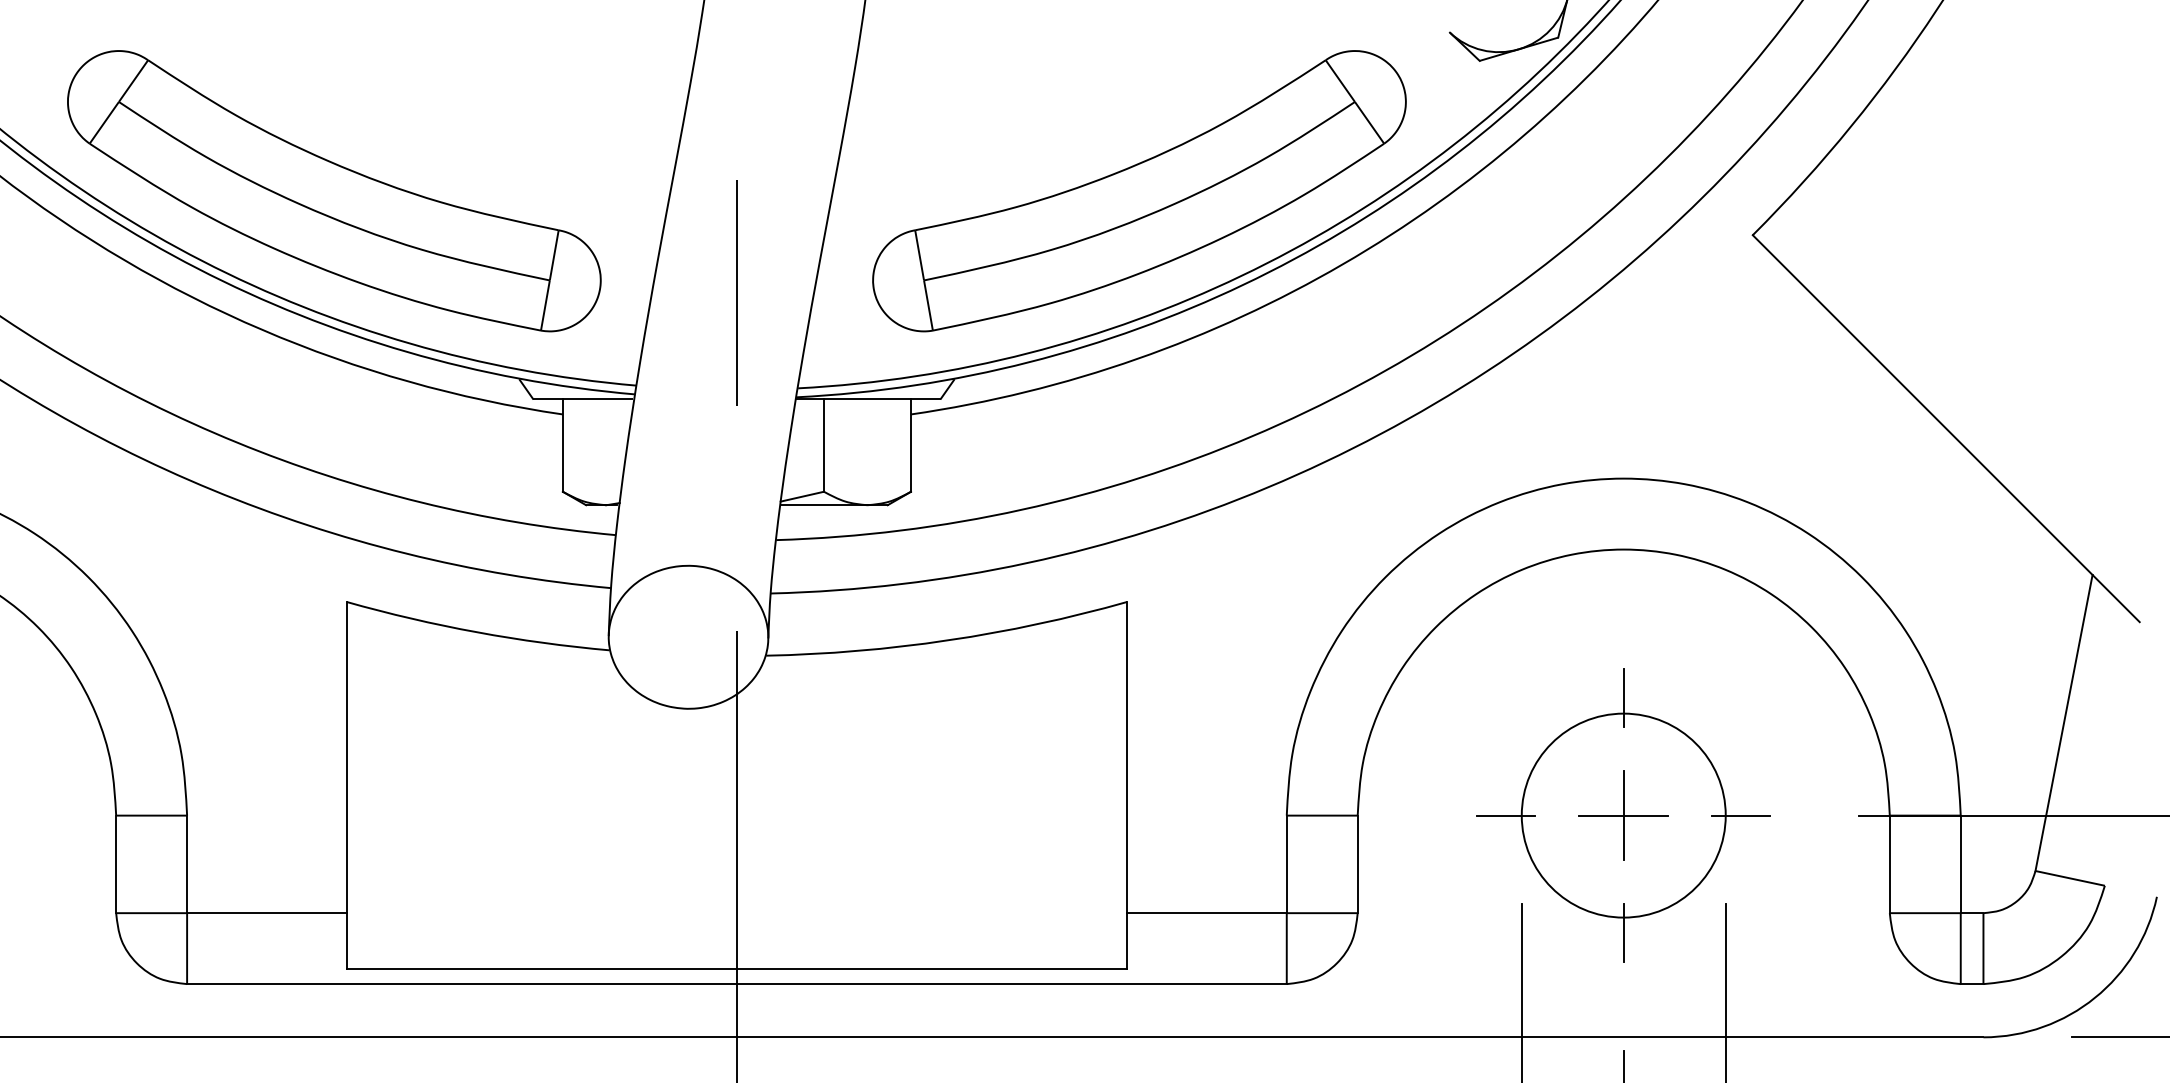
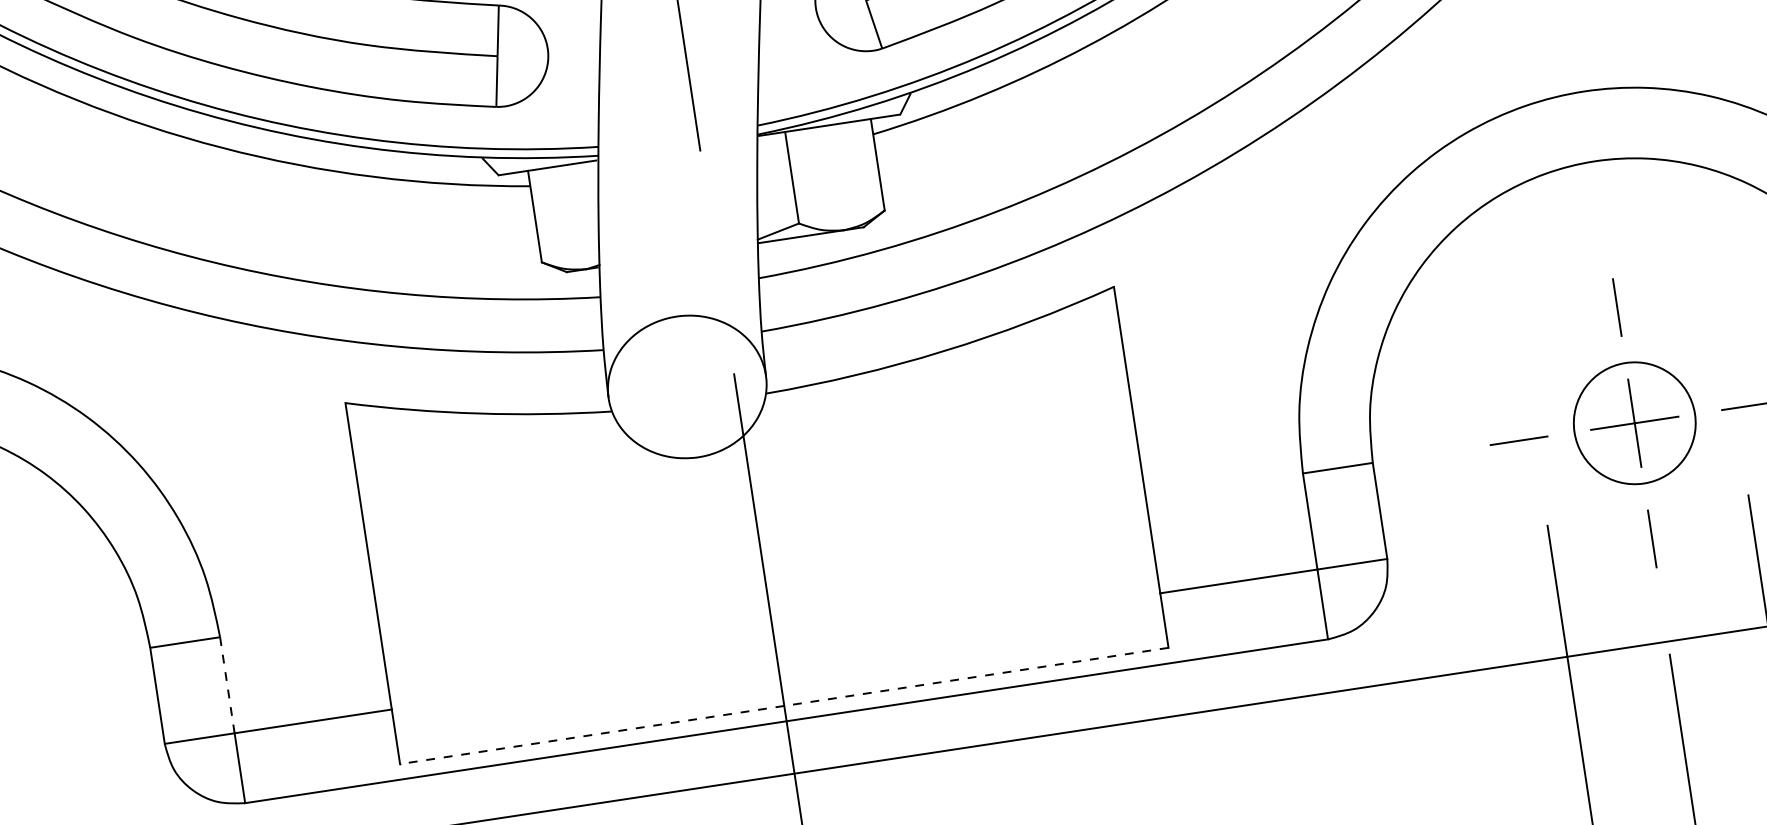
circle: (1623, 815) -> (1634, 423), size x0.6
line: (187, 864) -> (227, 685), solid -> dashed
line: (736, 968) -> (783, 705), solid -> dashed

